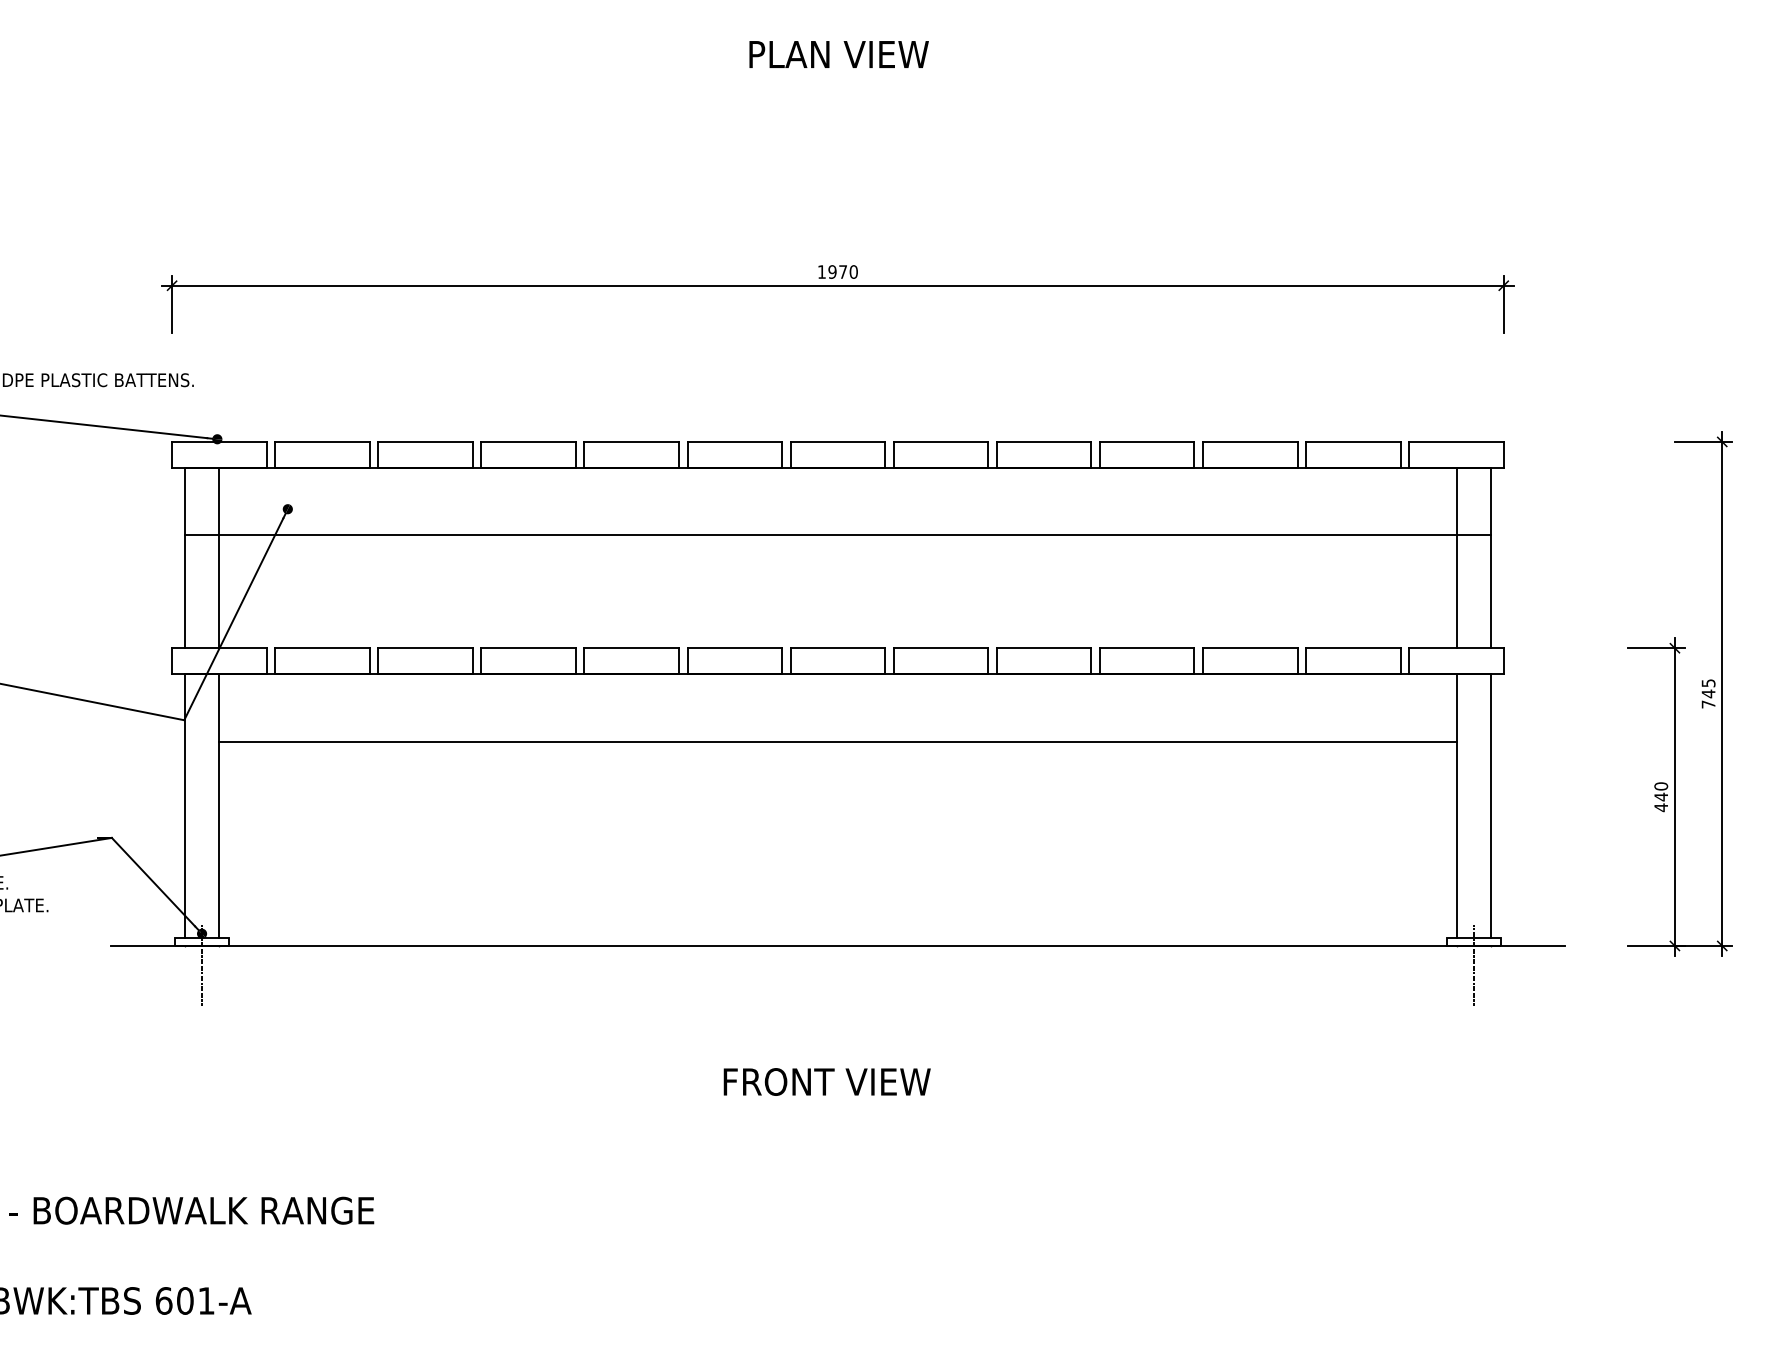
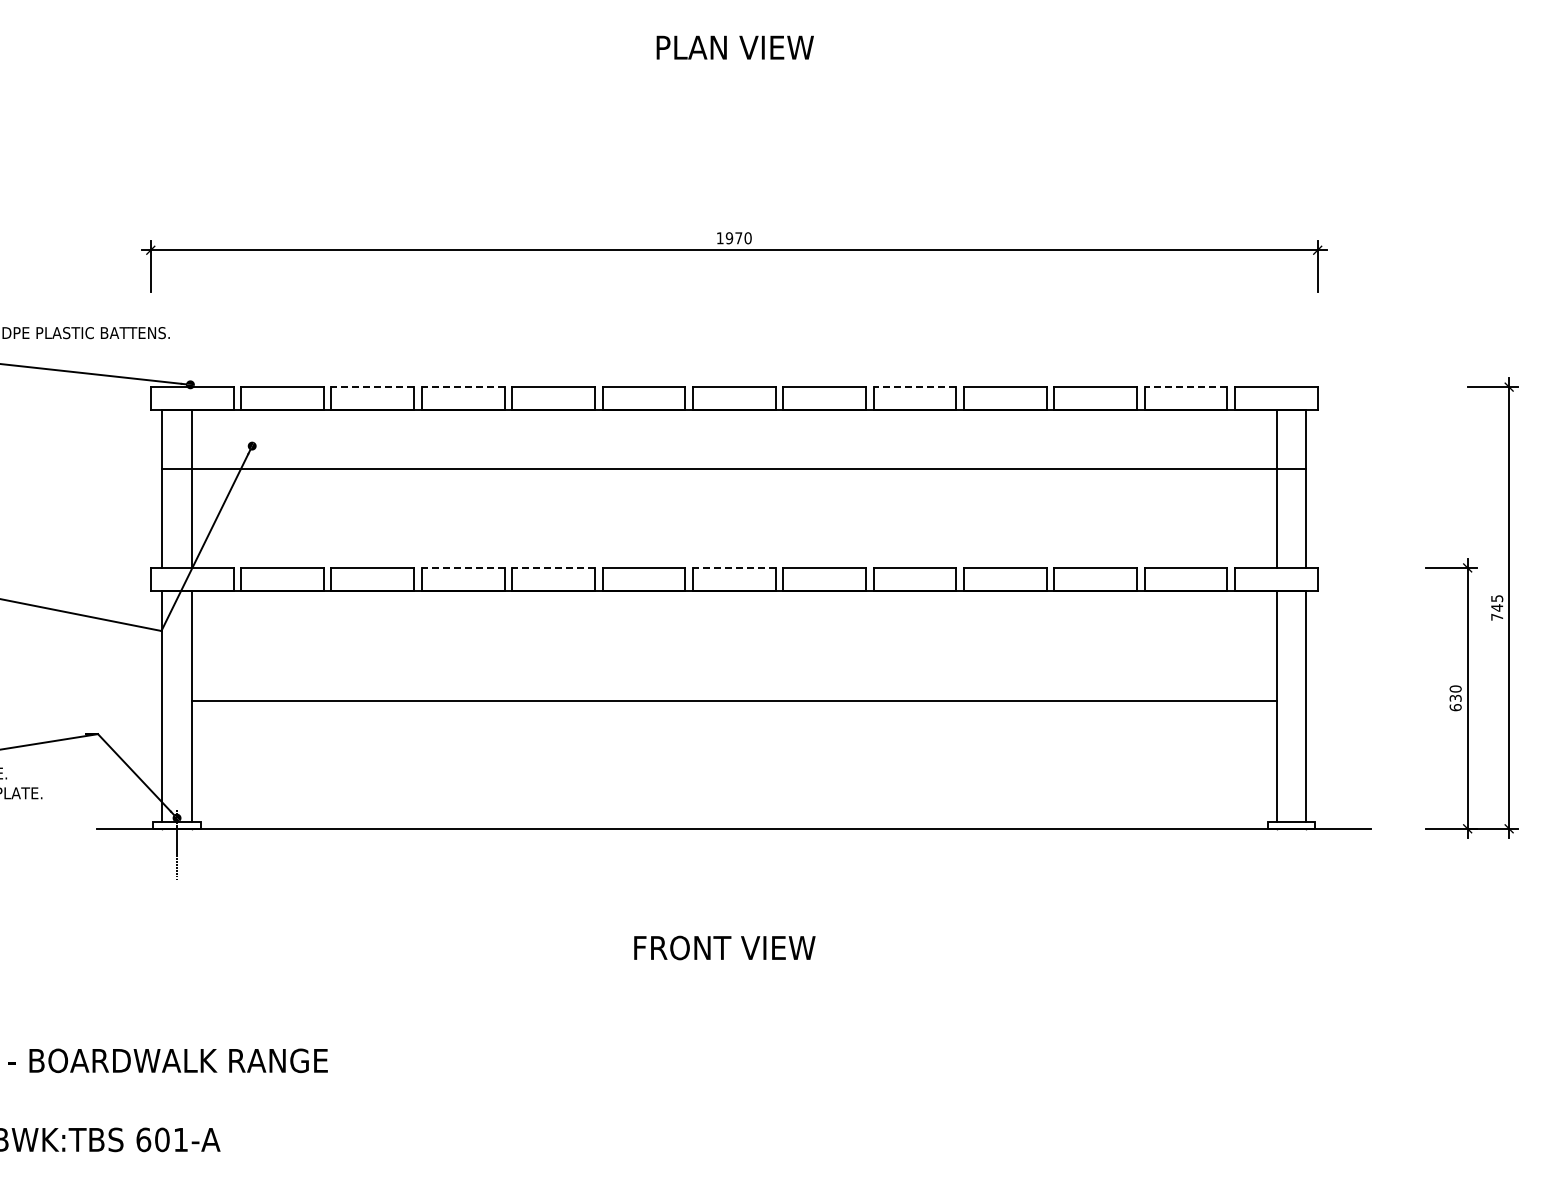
line: (425, 442) -> (372, 387), solid -> dashed
line: (527, 442) -> (462, 387), solid -> dashed
line: (1043, 442) -> (914, 387), solid -> dashed
line: (1352, 442) -> (1185, 387), solid -> dashed
line: (527, 647) -> (462, 567), solid -> dashed
line: (631, 647) -> (553, 567), solid -> dashed
line: (837, 647) -> (733, 567), solid -> dashed
line: (837, 741) -> (733, 700), moved
text: (1661, 801) -> (1455, 702), 440 -> 630
line: (1473, 965) -> (1291, 845), removed

